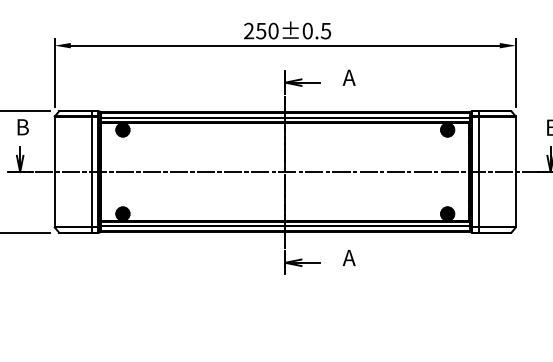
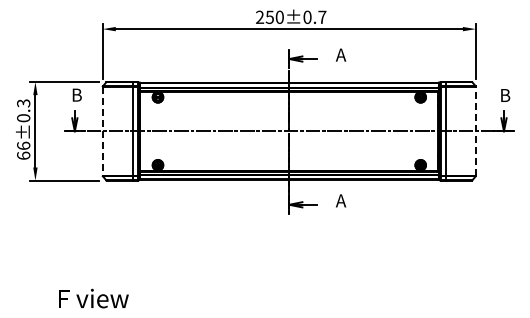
text: (326, 31) -> (322, 17), 250±0.5 -> 250±0.7
line: (54, 172) -> (102, 131), solid -> dashed
line: (515, 172) -> (475, 131), solid -> dashed

